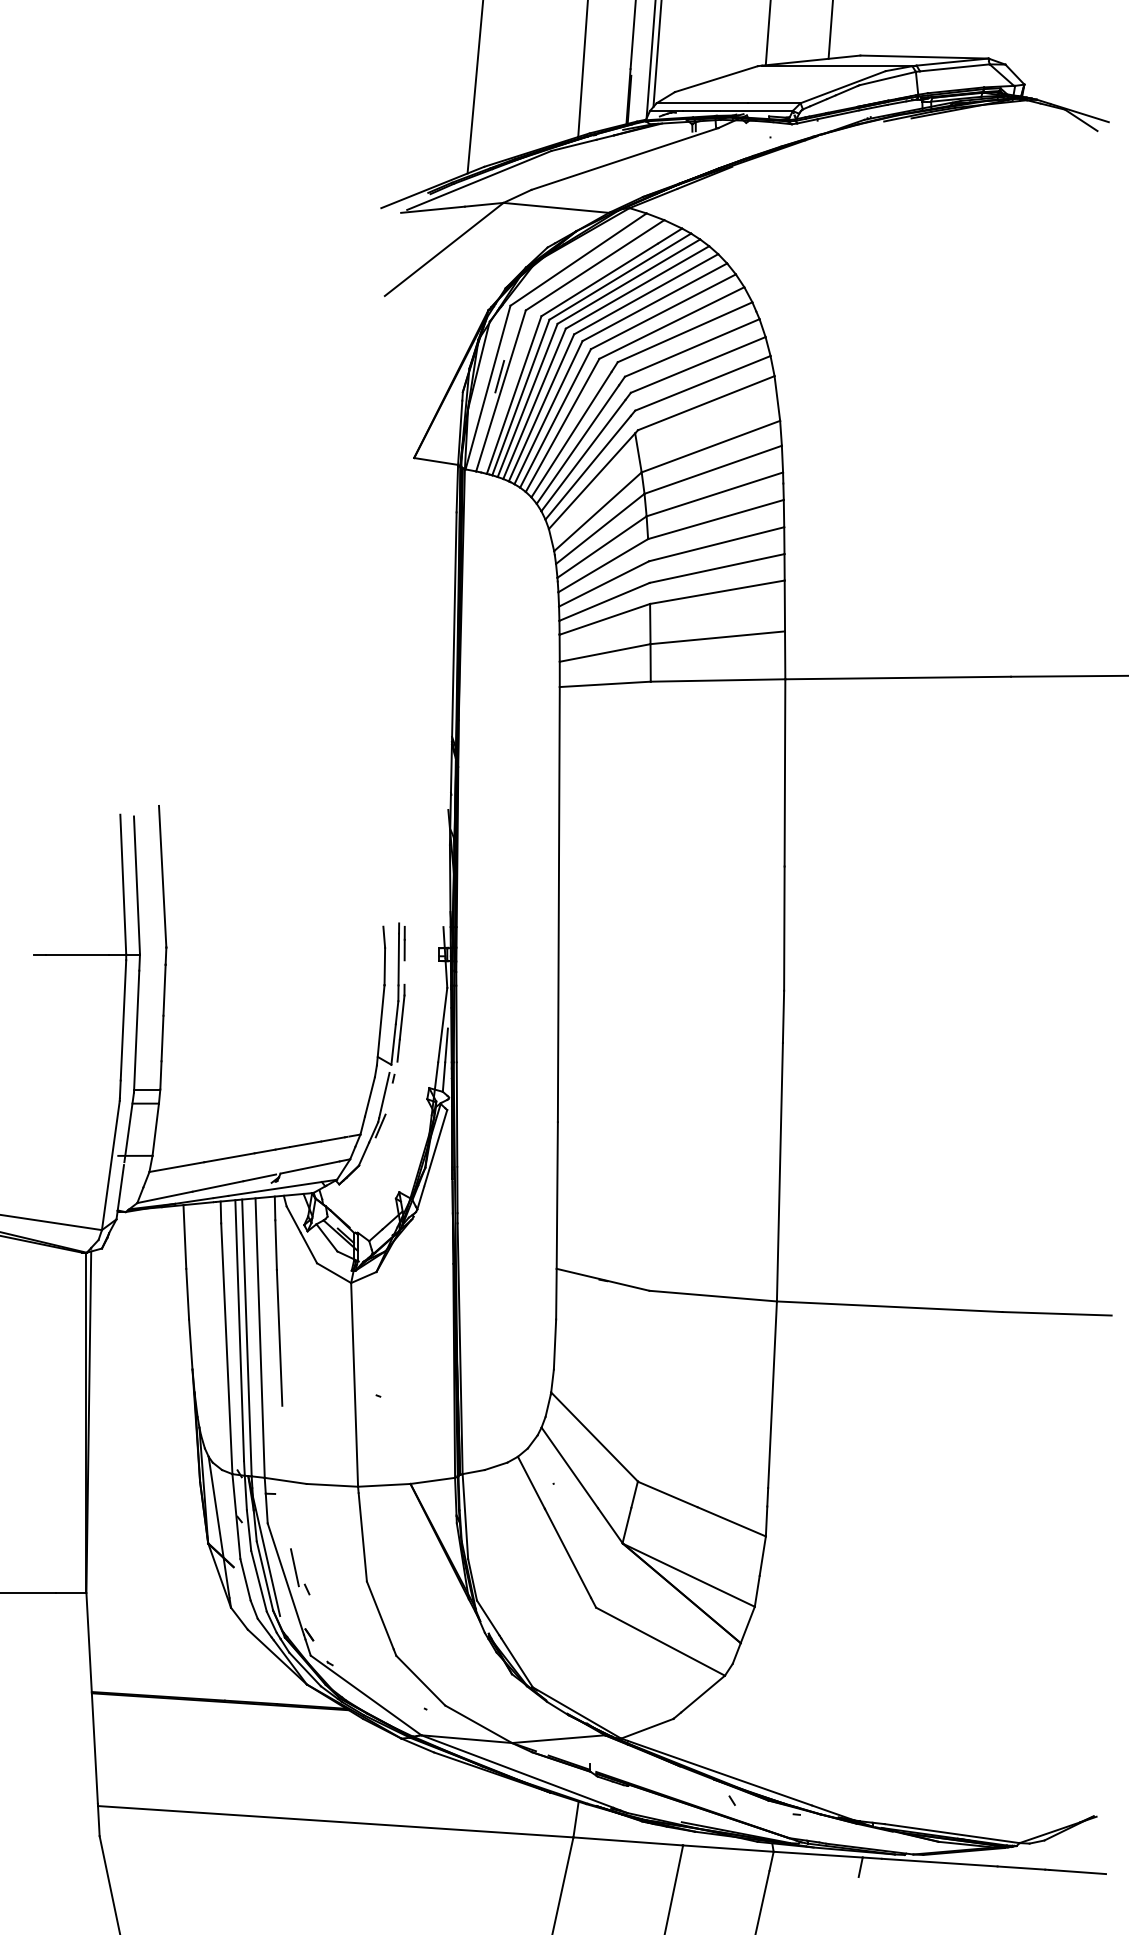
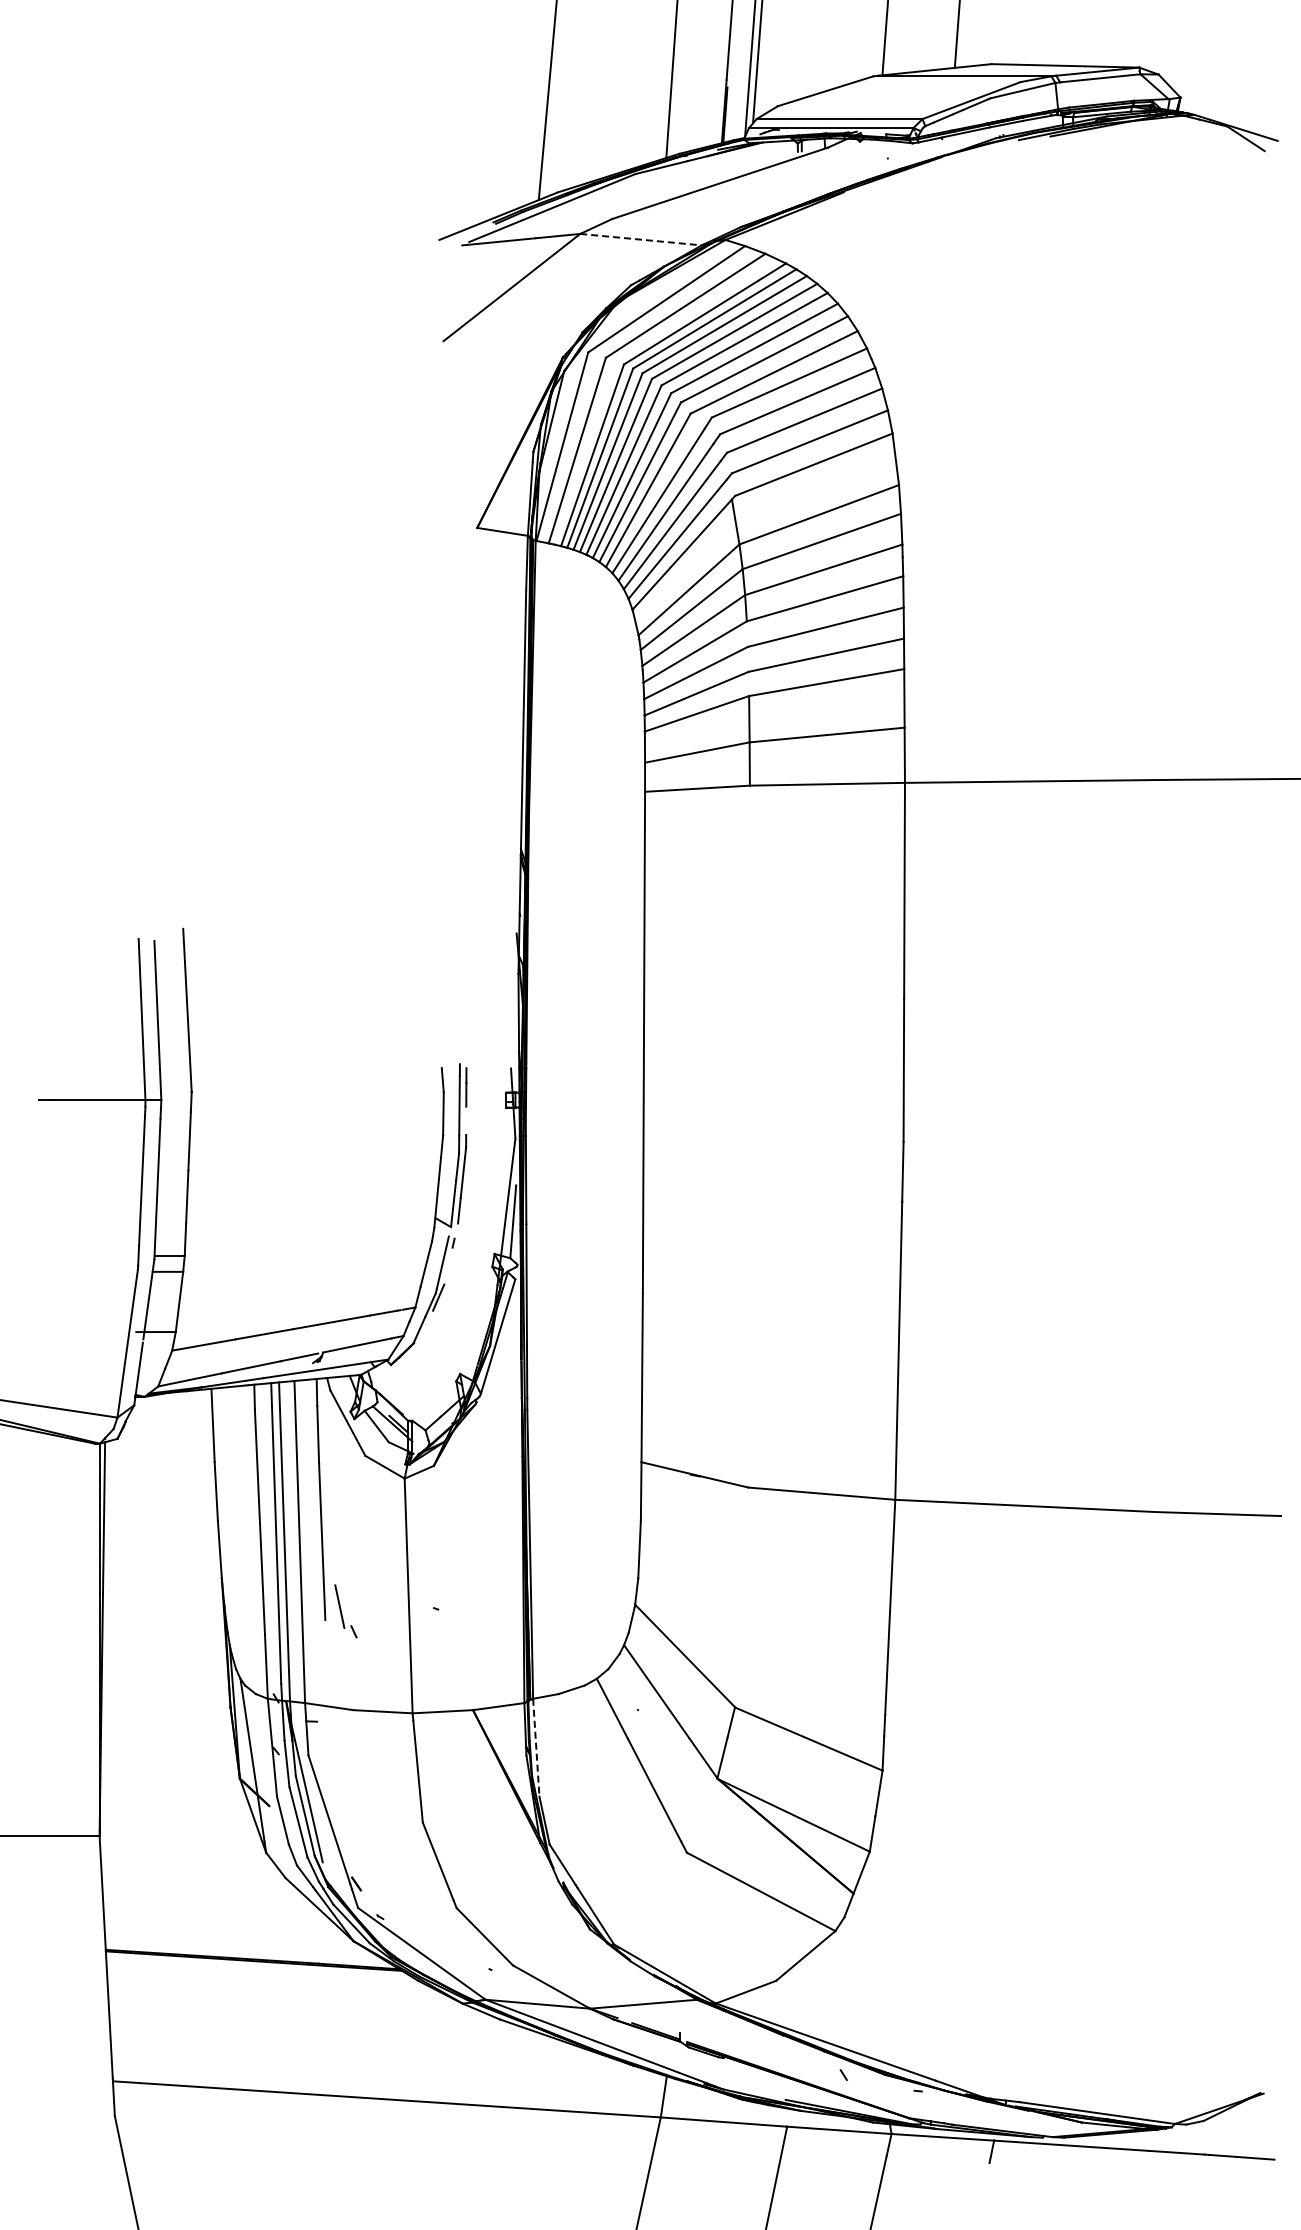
line: (556, 207) -> (641, 239), solid -> dashed
line: (499, 376) -> (575, 434), removed
line: (465, 1517) -> (536, 1748), solid -> dashed
part: (299, 1571) -> (345, 1611), moved

